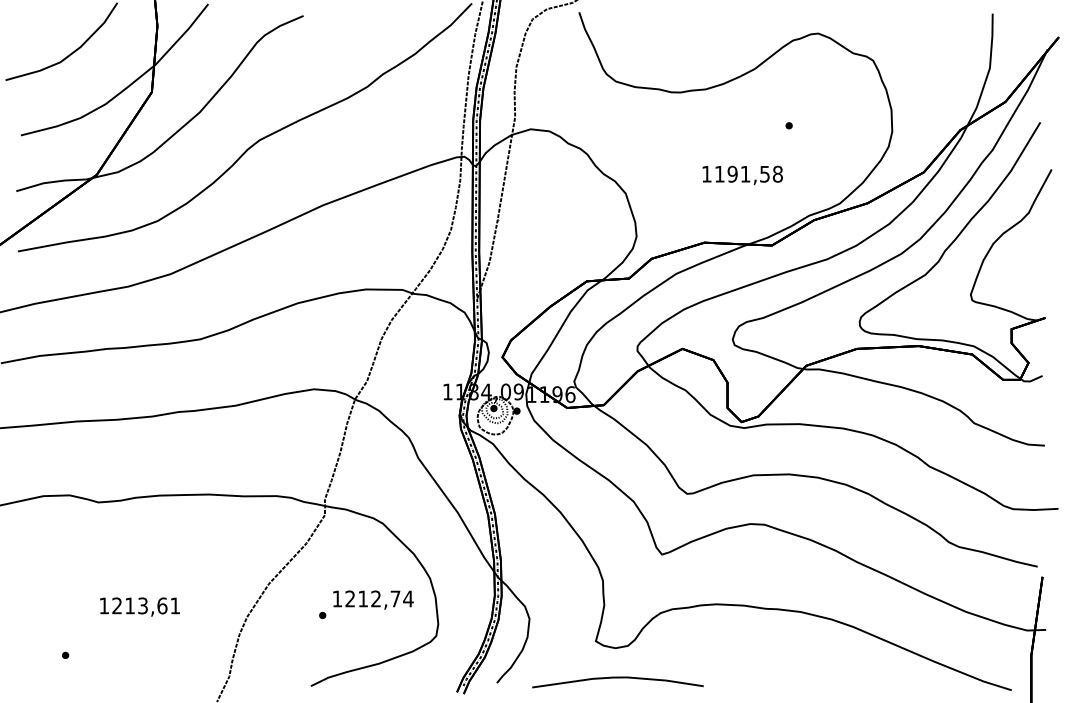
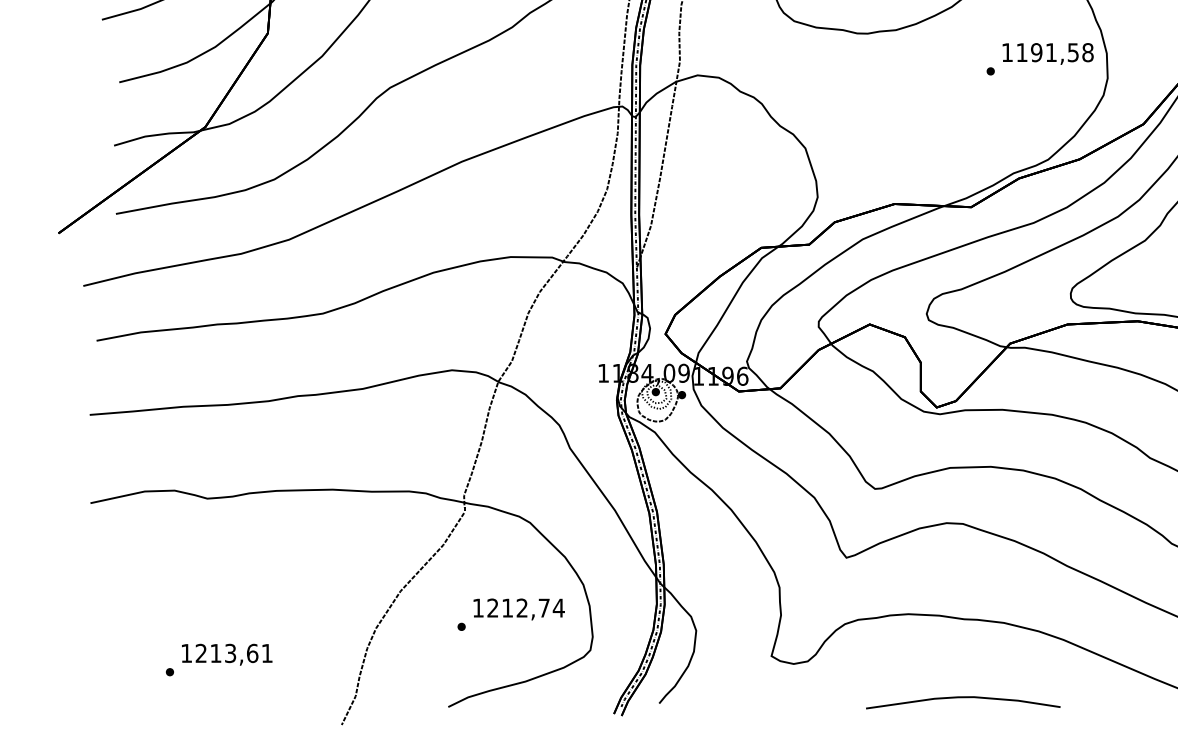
text: (742, 175) -> (1047, 54), moved
text: (139, 606) -> (226, 654), moved
curve: (617, 678) -> (962, 698), moved

